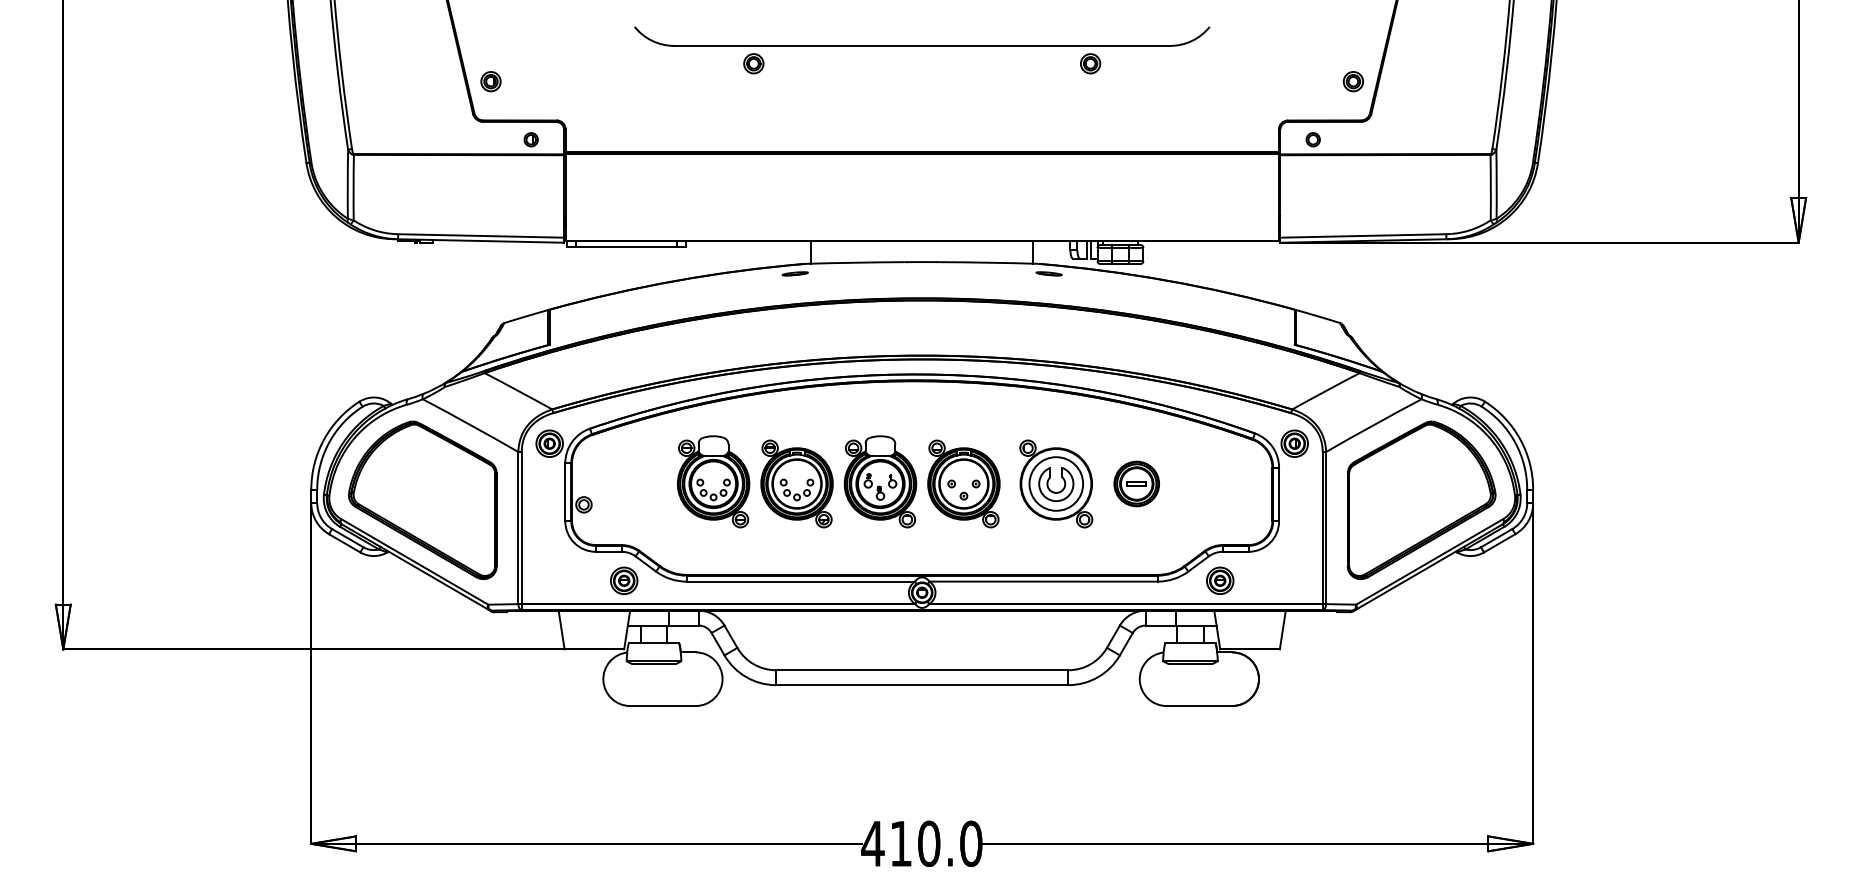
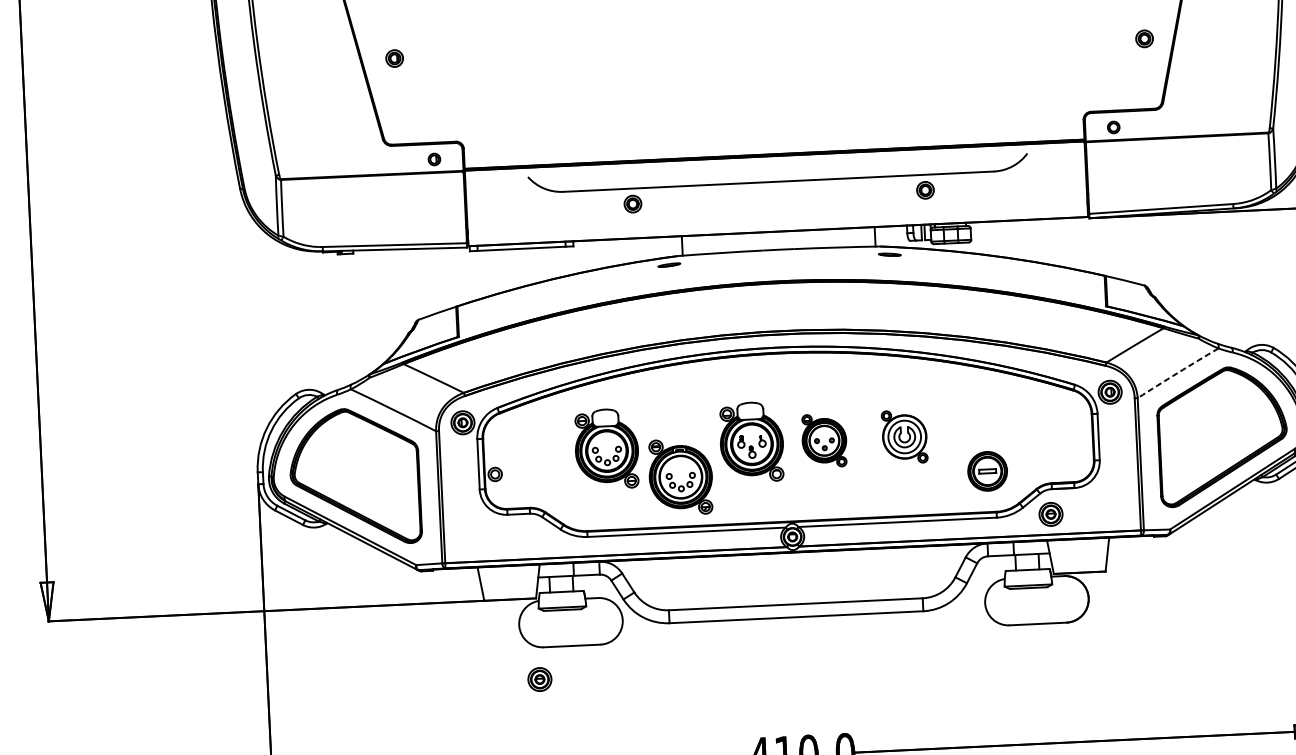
part: (922, 50) -> (778, 185), moved
part: (490, 81) -> (394, 58), moved
part: (1352, 81) -> (1143, 38), moved
arc: (1373, 425) -> (1177, 373), solid -> dashed
part: (796, 483) -> (680, 476), moved
part: (963, 483) -> (824, 440), size x0.7
part: (1056, 483) -> (904, 436), size x0.7
part: (1136, 483) -> (987, 470), moved
part: (624, 580) -> (540, 679), moved

